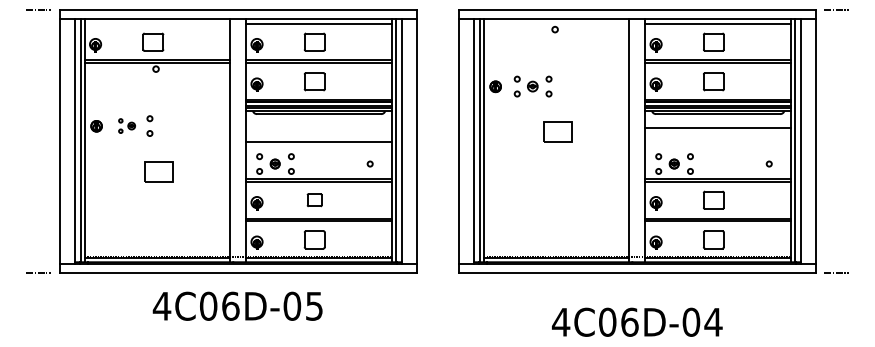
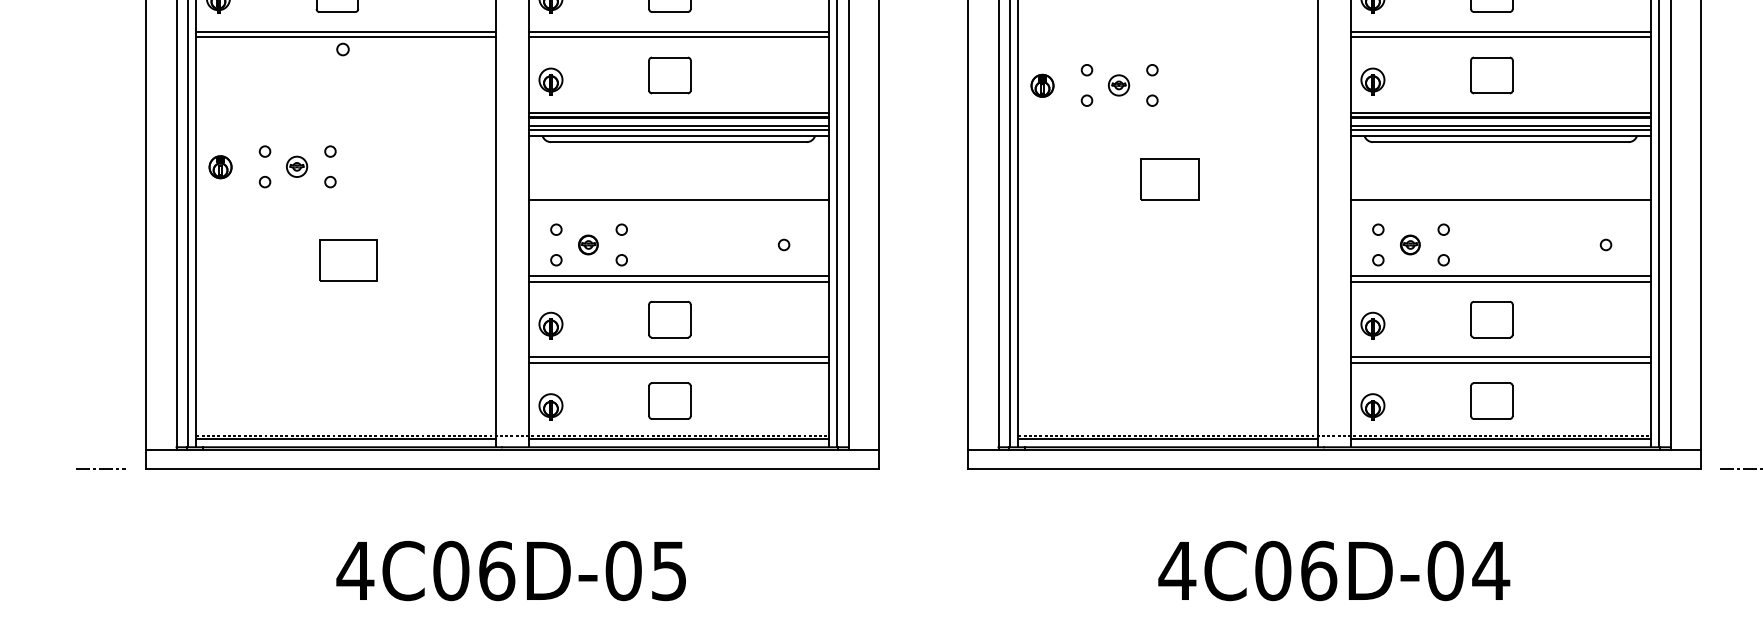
part: (126, 125) -> (282, 165), size x1.43
line: (717, 128) -> (1499, 200), moved
part: (314, 199) -> (669, 317), size x1.43
text: (237, 305) -> (510, 569), moved

